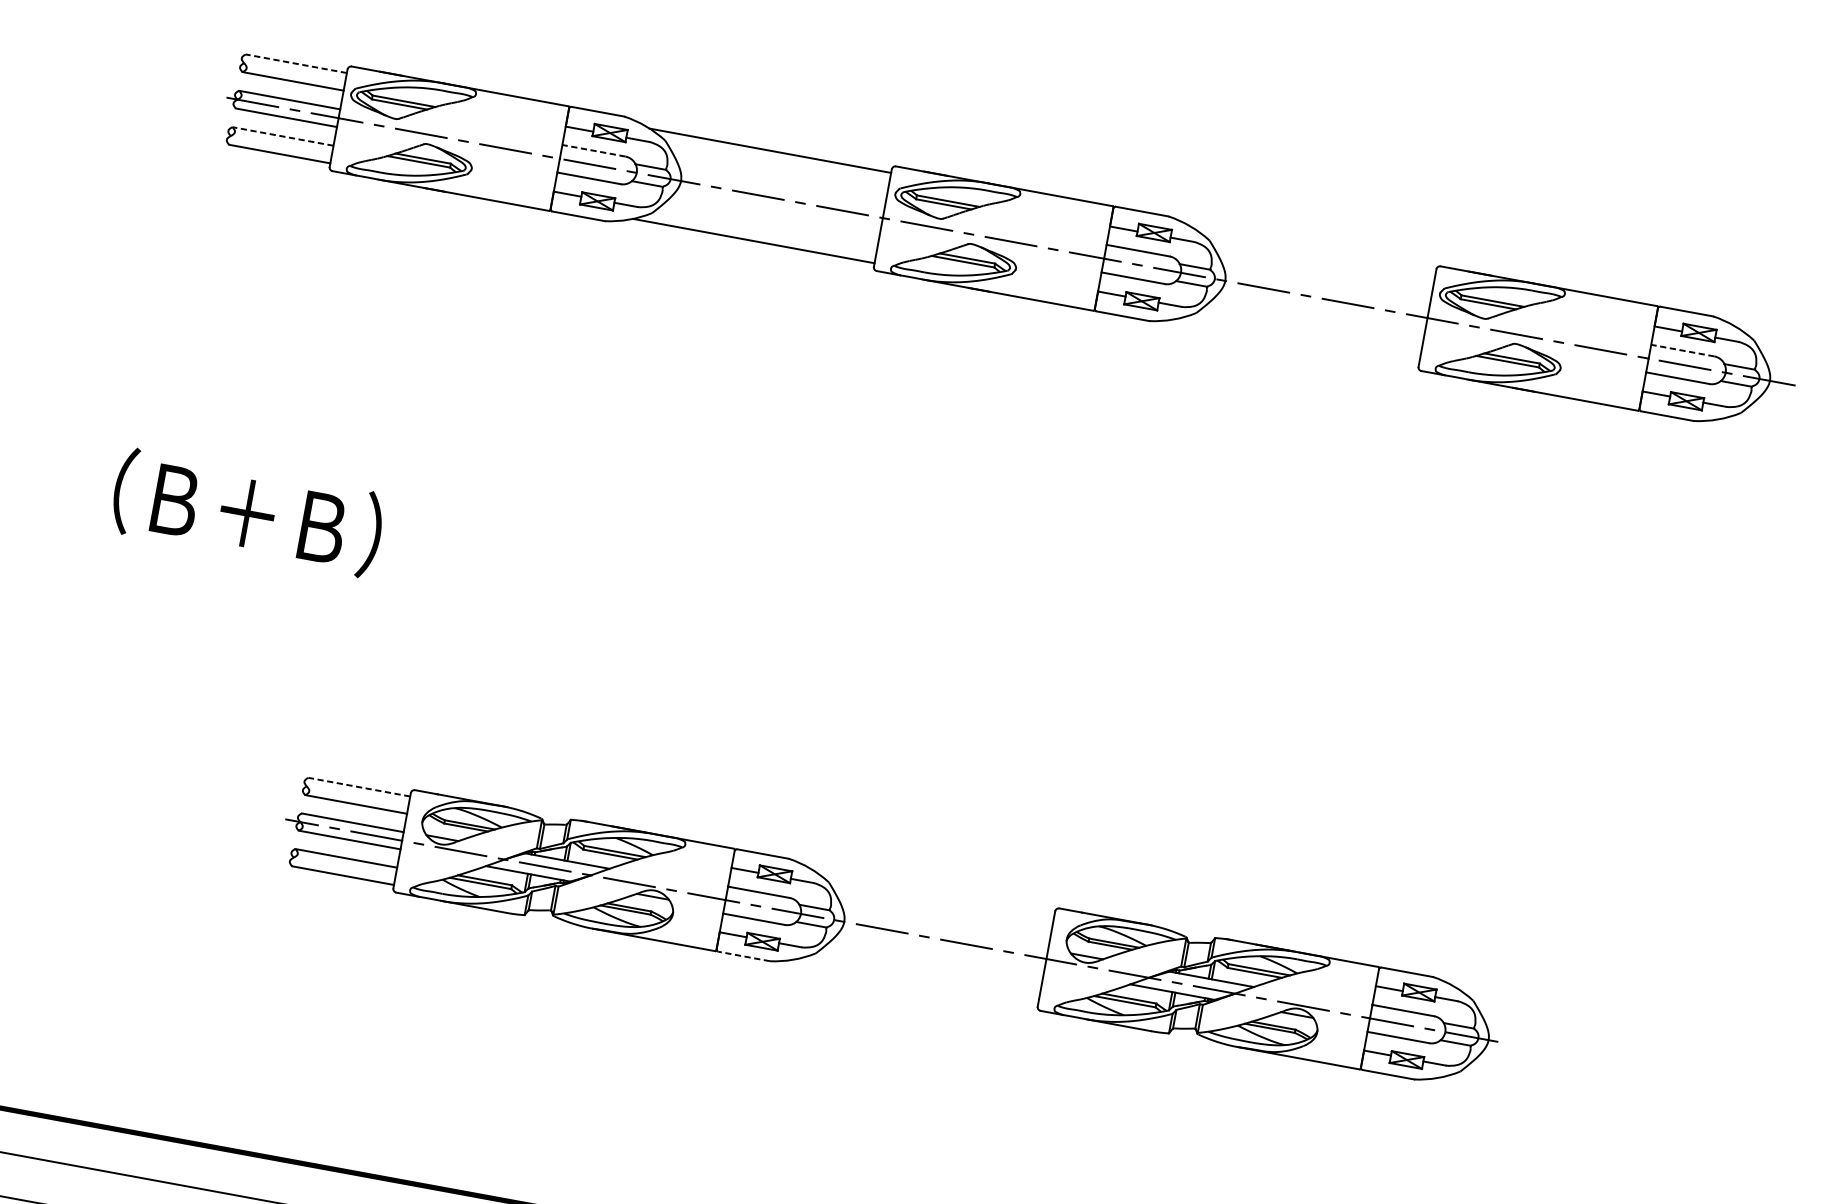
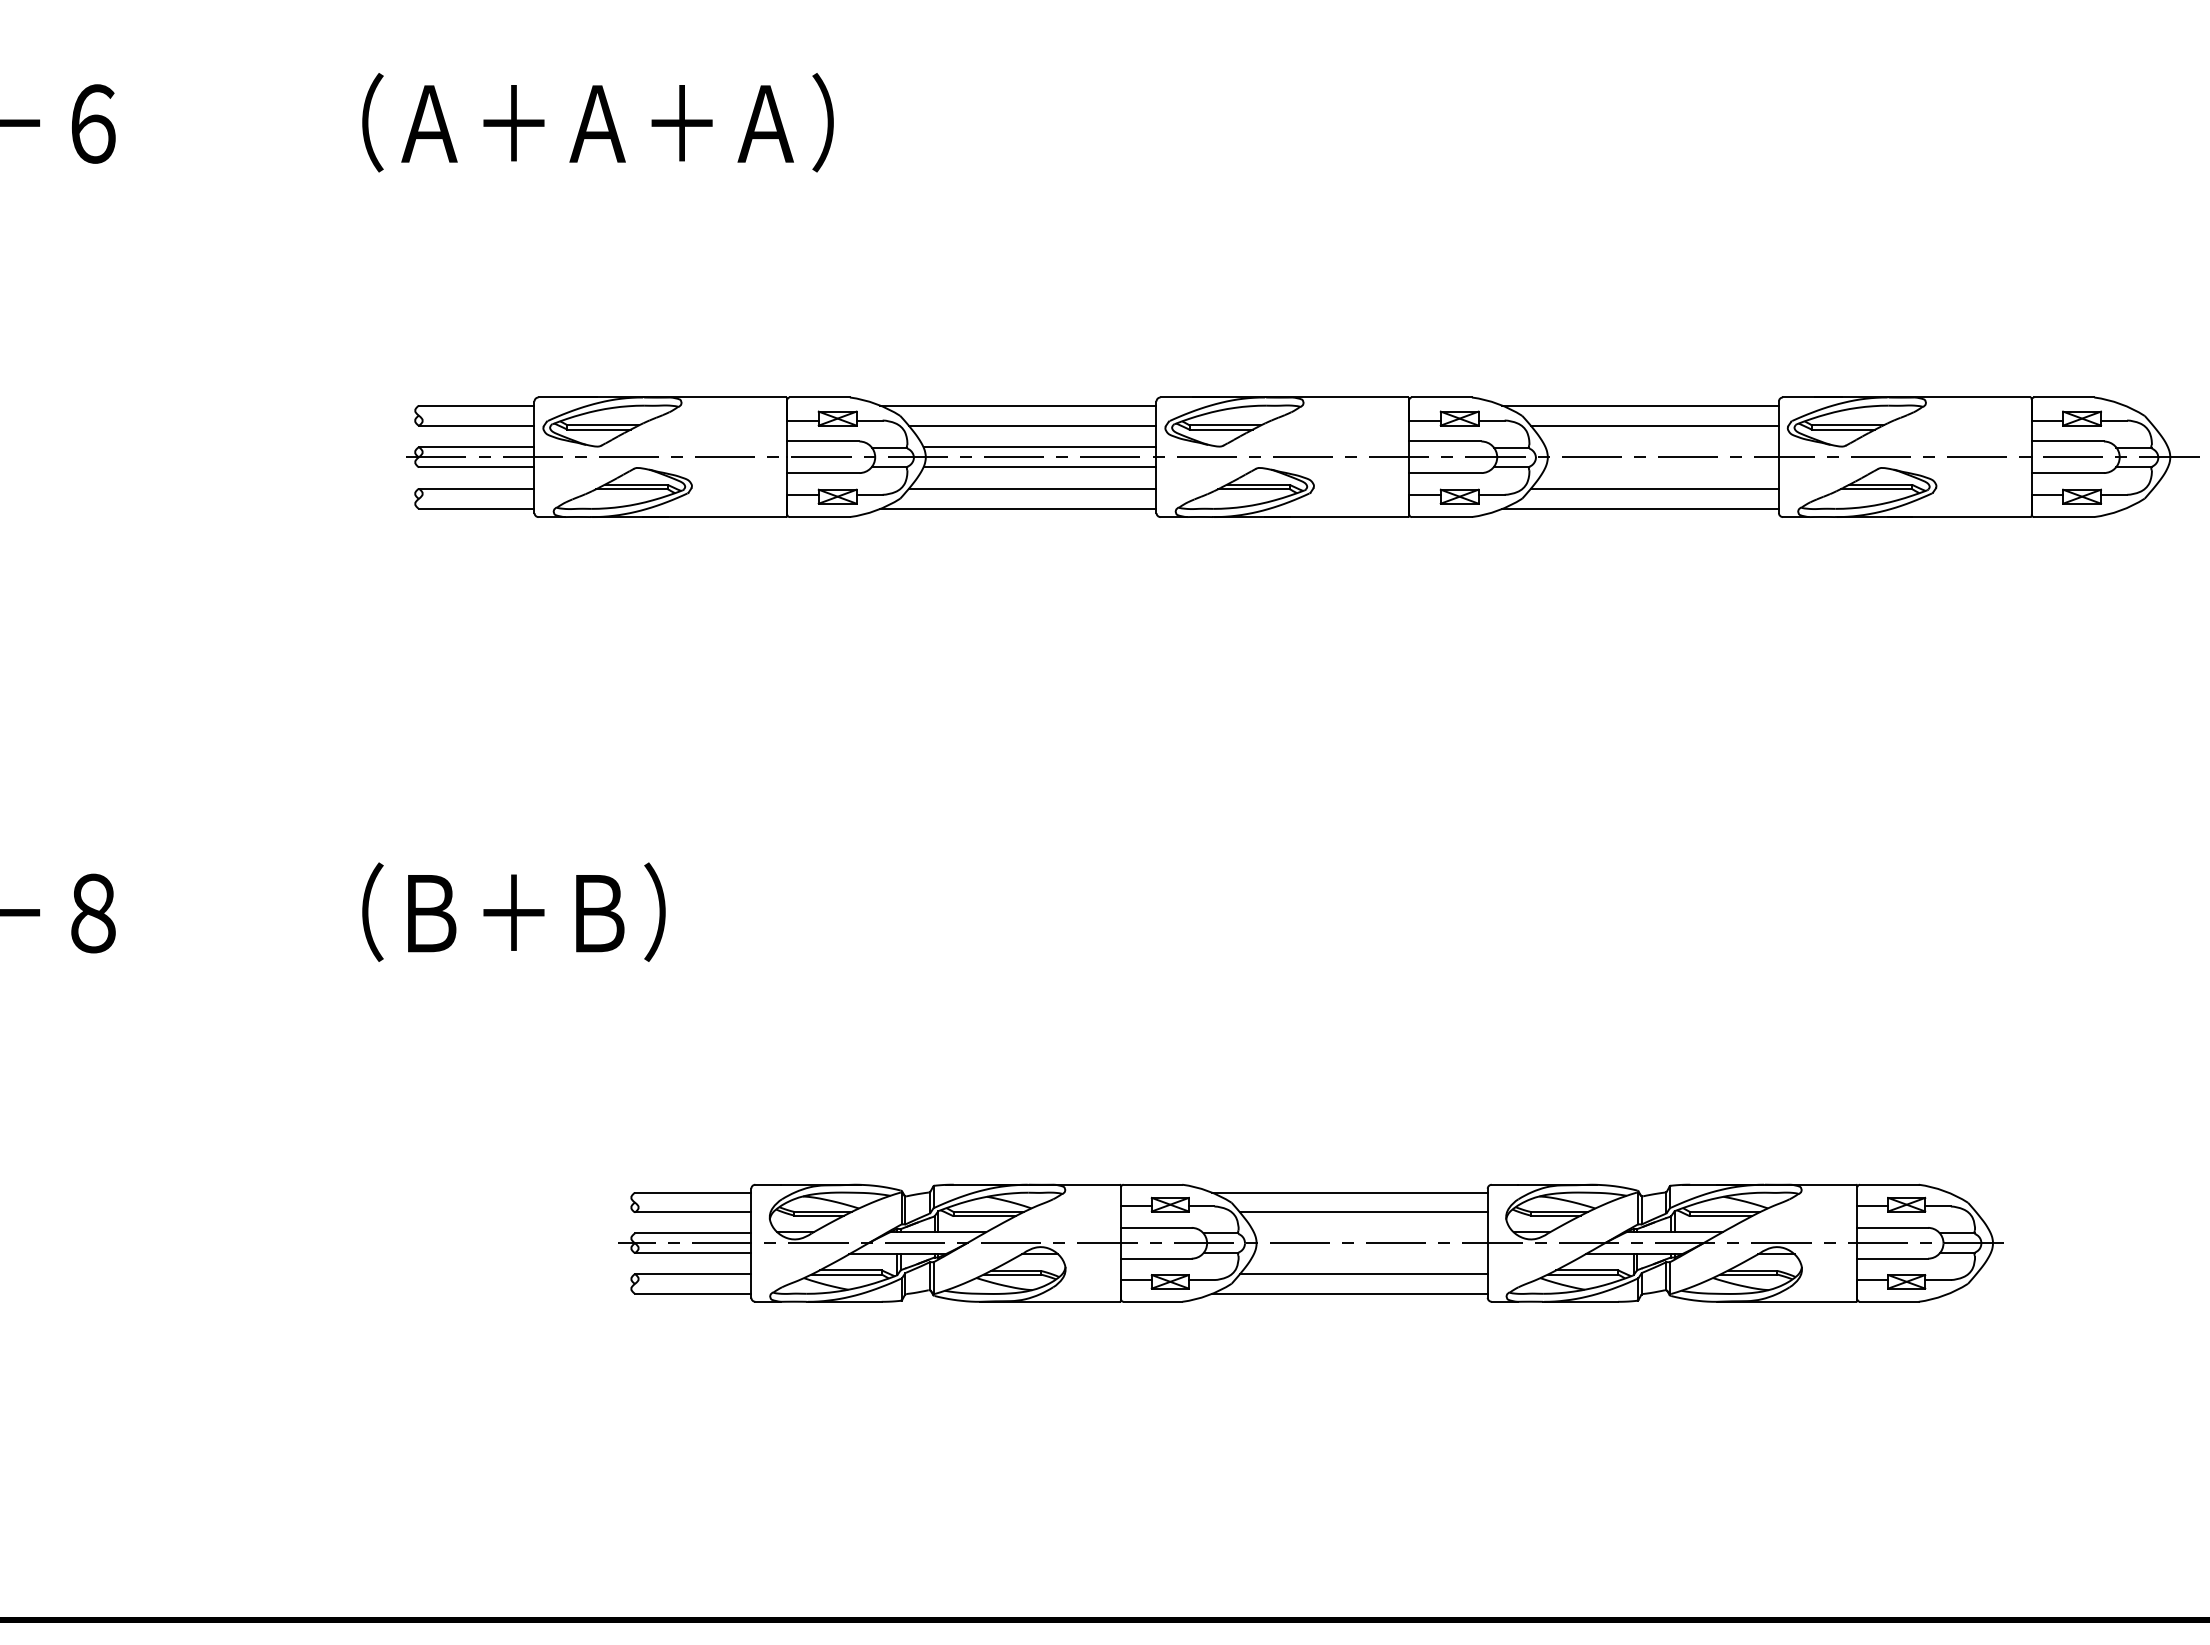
line: (296, 63) -> (476, 405), dashed -> solid
line: (282, 136) -> (476, 488), dashed -> solid
line: (593, 150) -> (822, 441), dashed -> solid
line: (779, 170) -> (1032, 425), added
line: (782, 190) -> (1040, 447), added
line: (778, 208) -> (1039, 467), added
line: (769, 225) -> (1032, 488), added
line: (1314, 250) -> (1640, 405), added
line: (1323, 270) -> (1654, 425), added
line: (1313, 325) -> (1654, 488), added
line: (1298, 340) -> (1640, 508), added
line: (1682, 350) -> (2067, 441), dashed -> solid
line: (358, 786) -> (692, 1192), dashed -> solid
line: (933, 892) -> (1349, 1192), added
line: (942, 912) -> (1363, 1212), added
line: (743, 956) -> (1152, 1301), dashed -> solid
line: (932, 966) -> (1363, 1274), added
line: (917, 980) -> (1349, 1293), added

